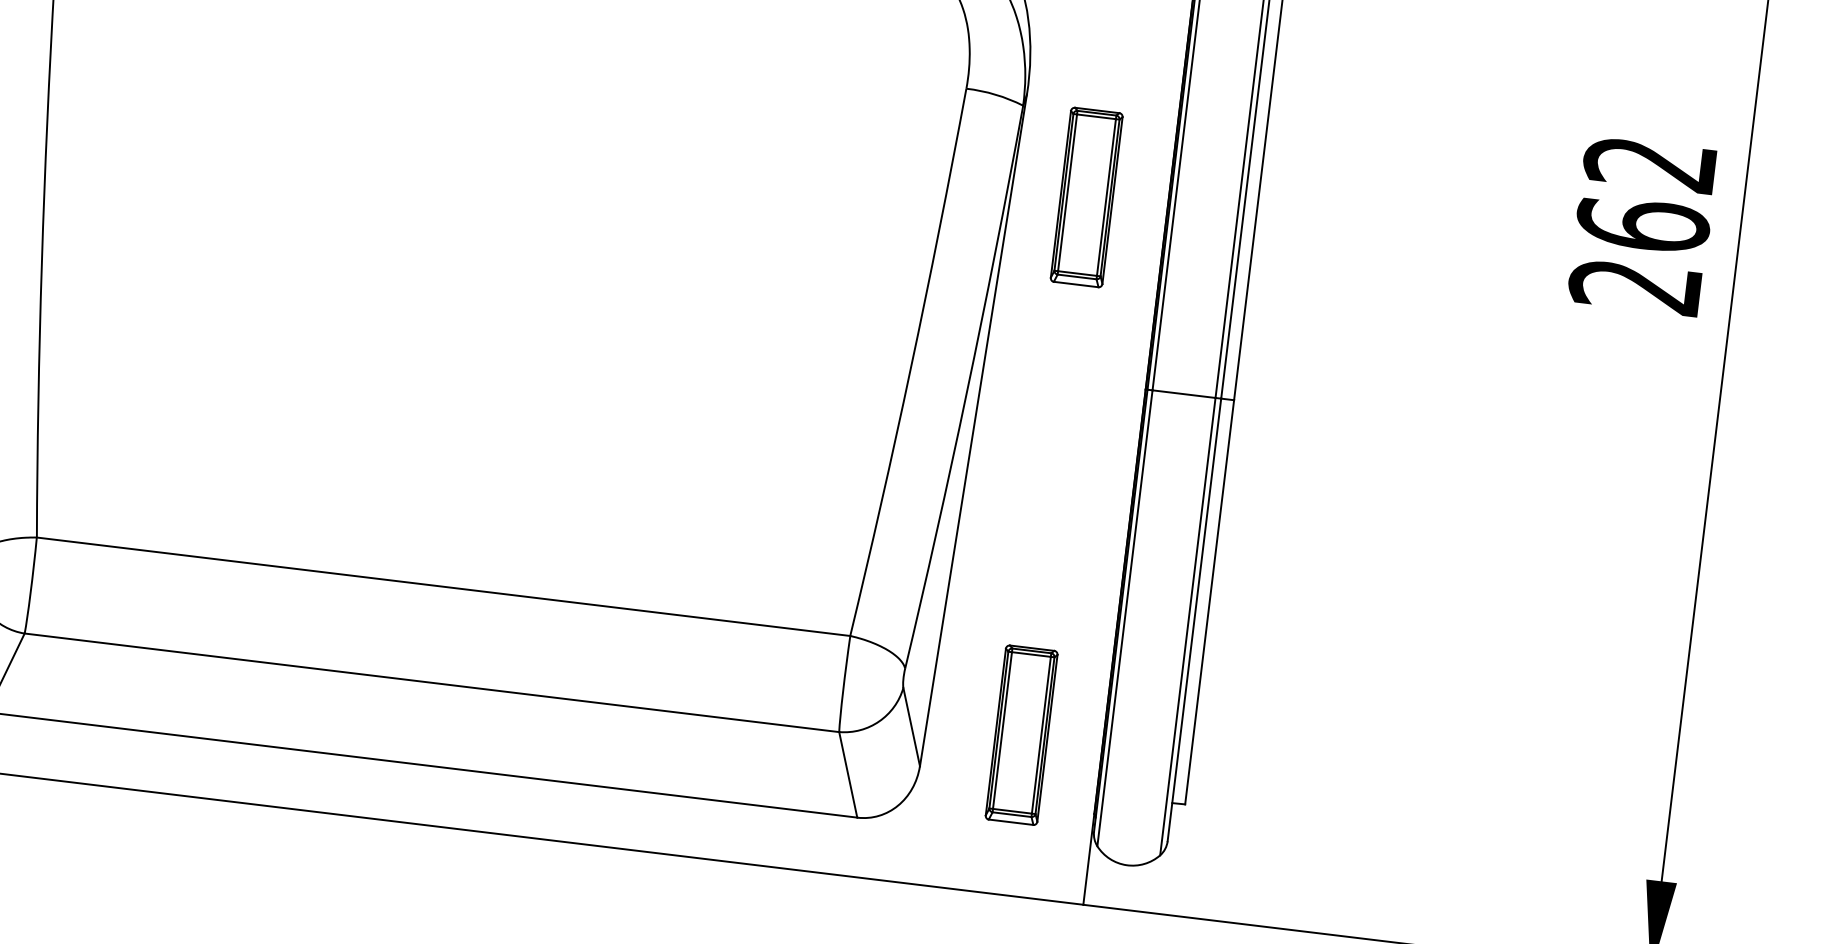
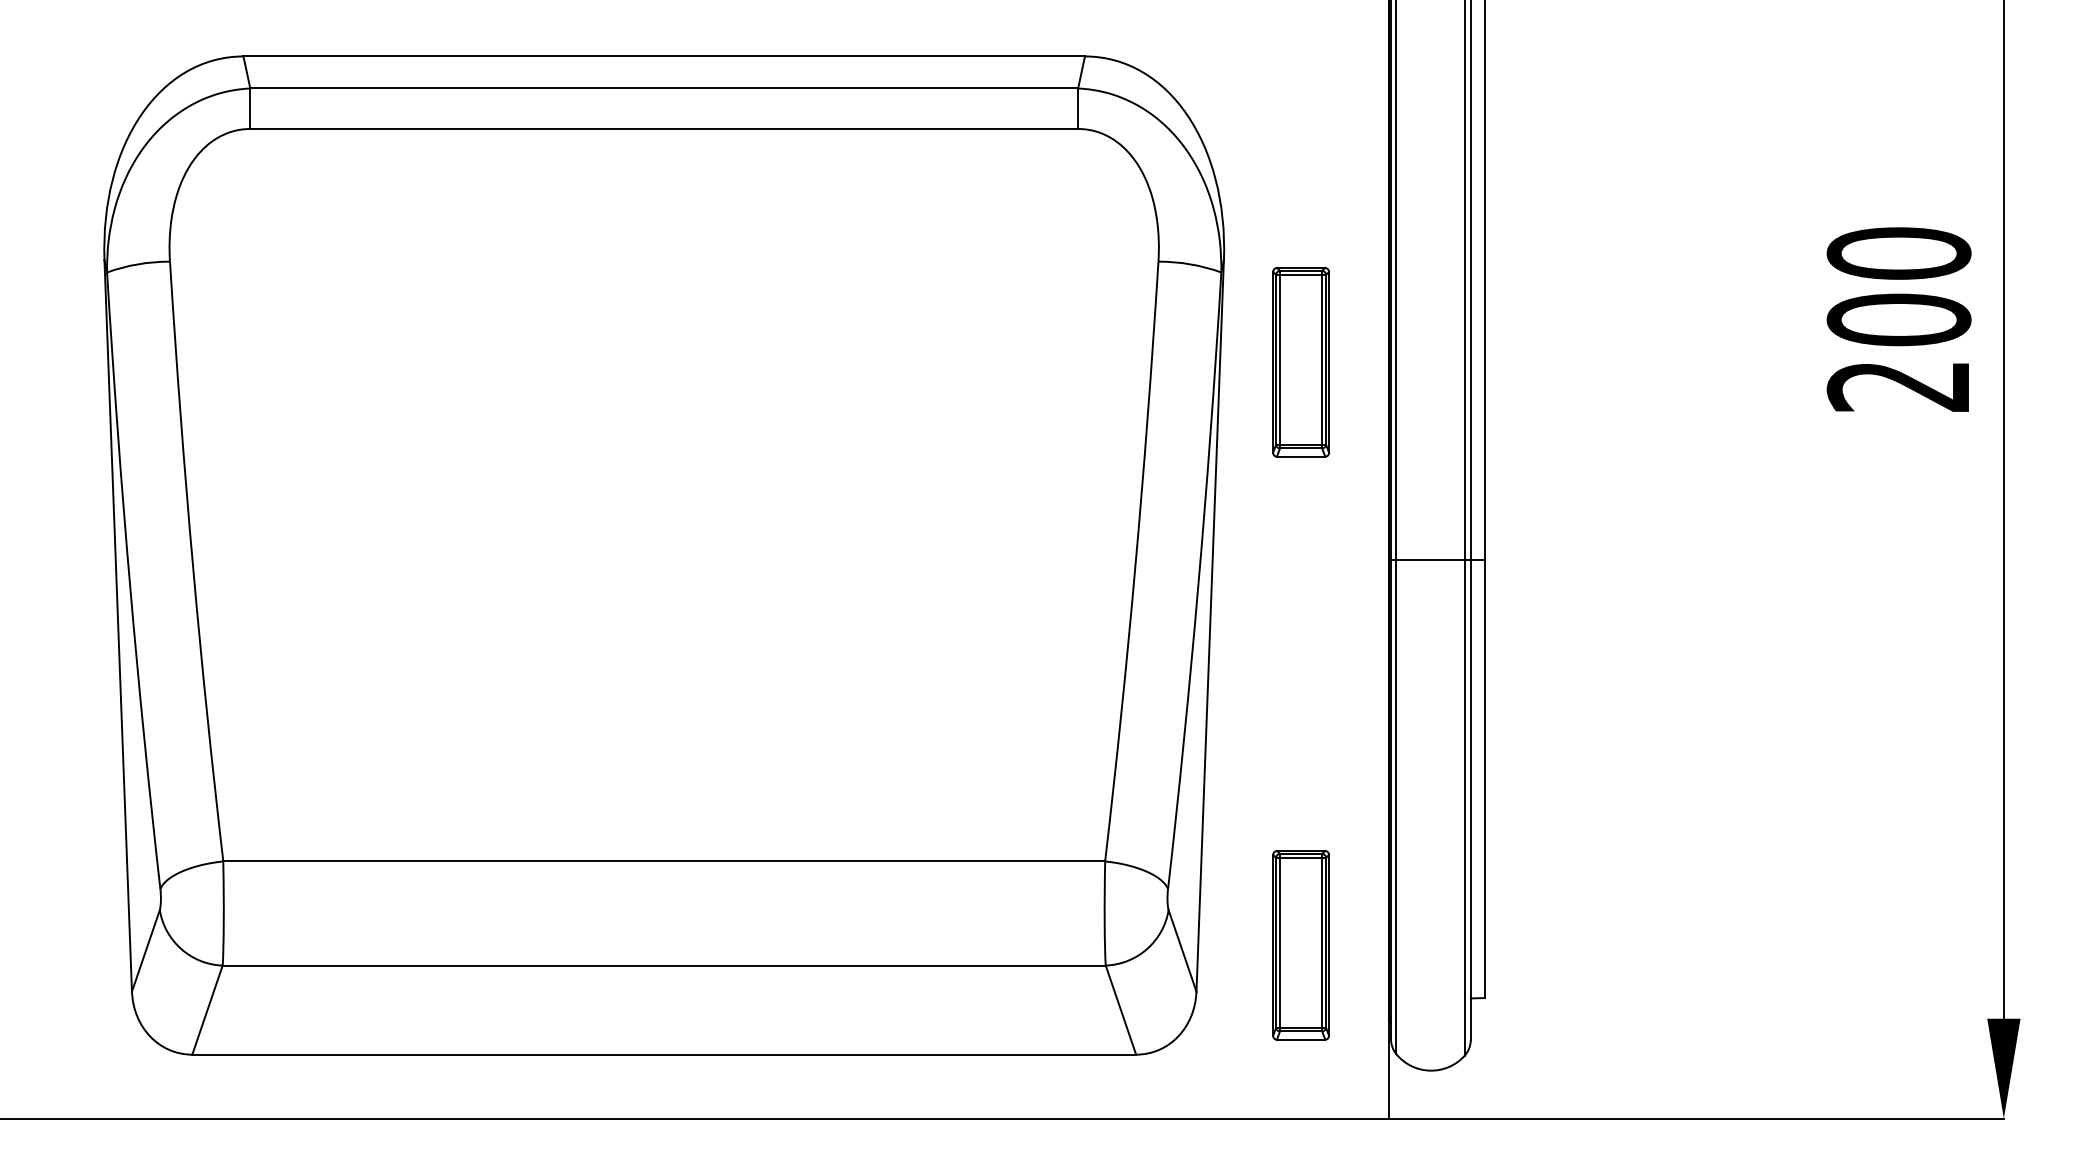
text: (1646, 194) -> (1898, 286), 262 -> 200

